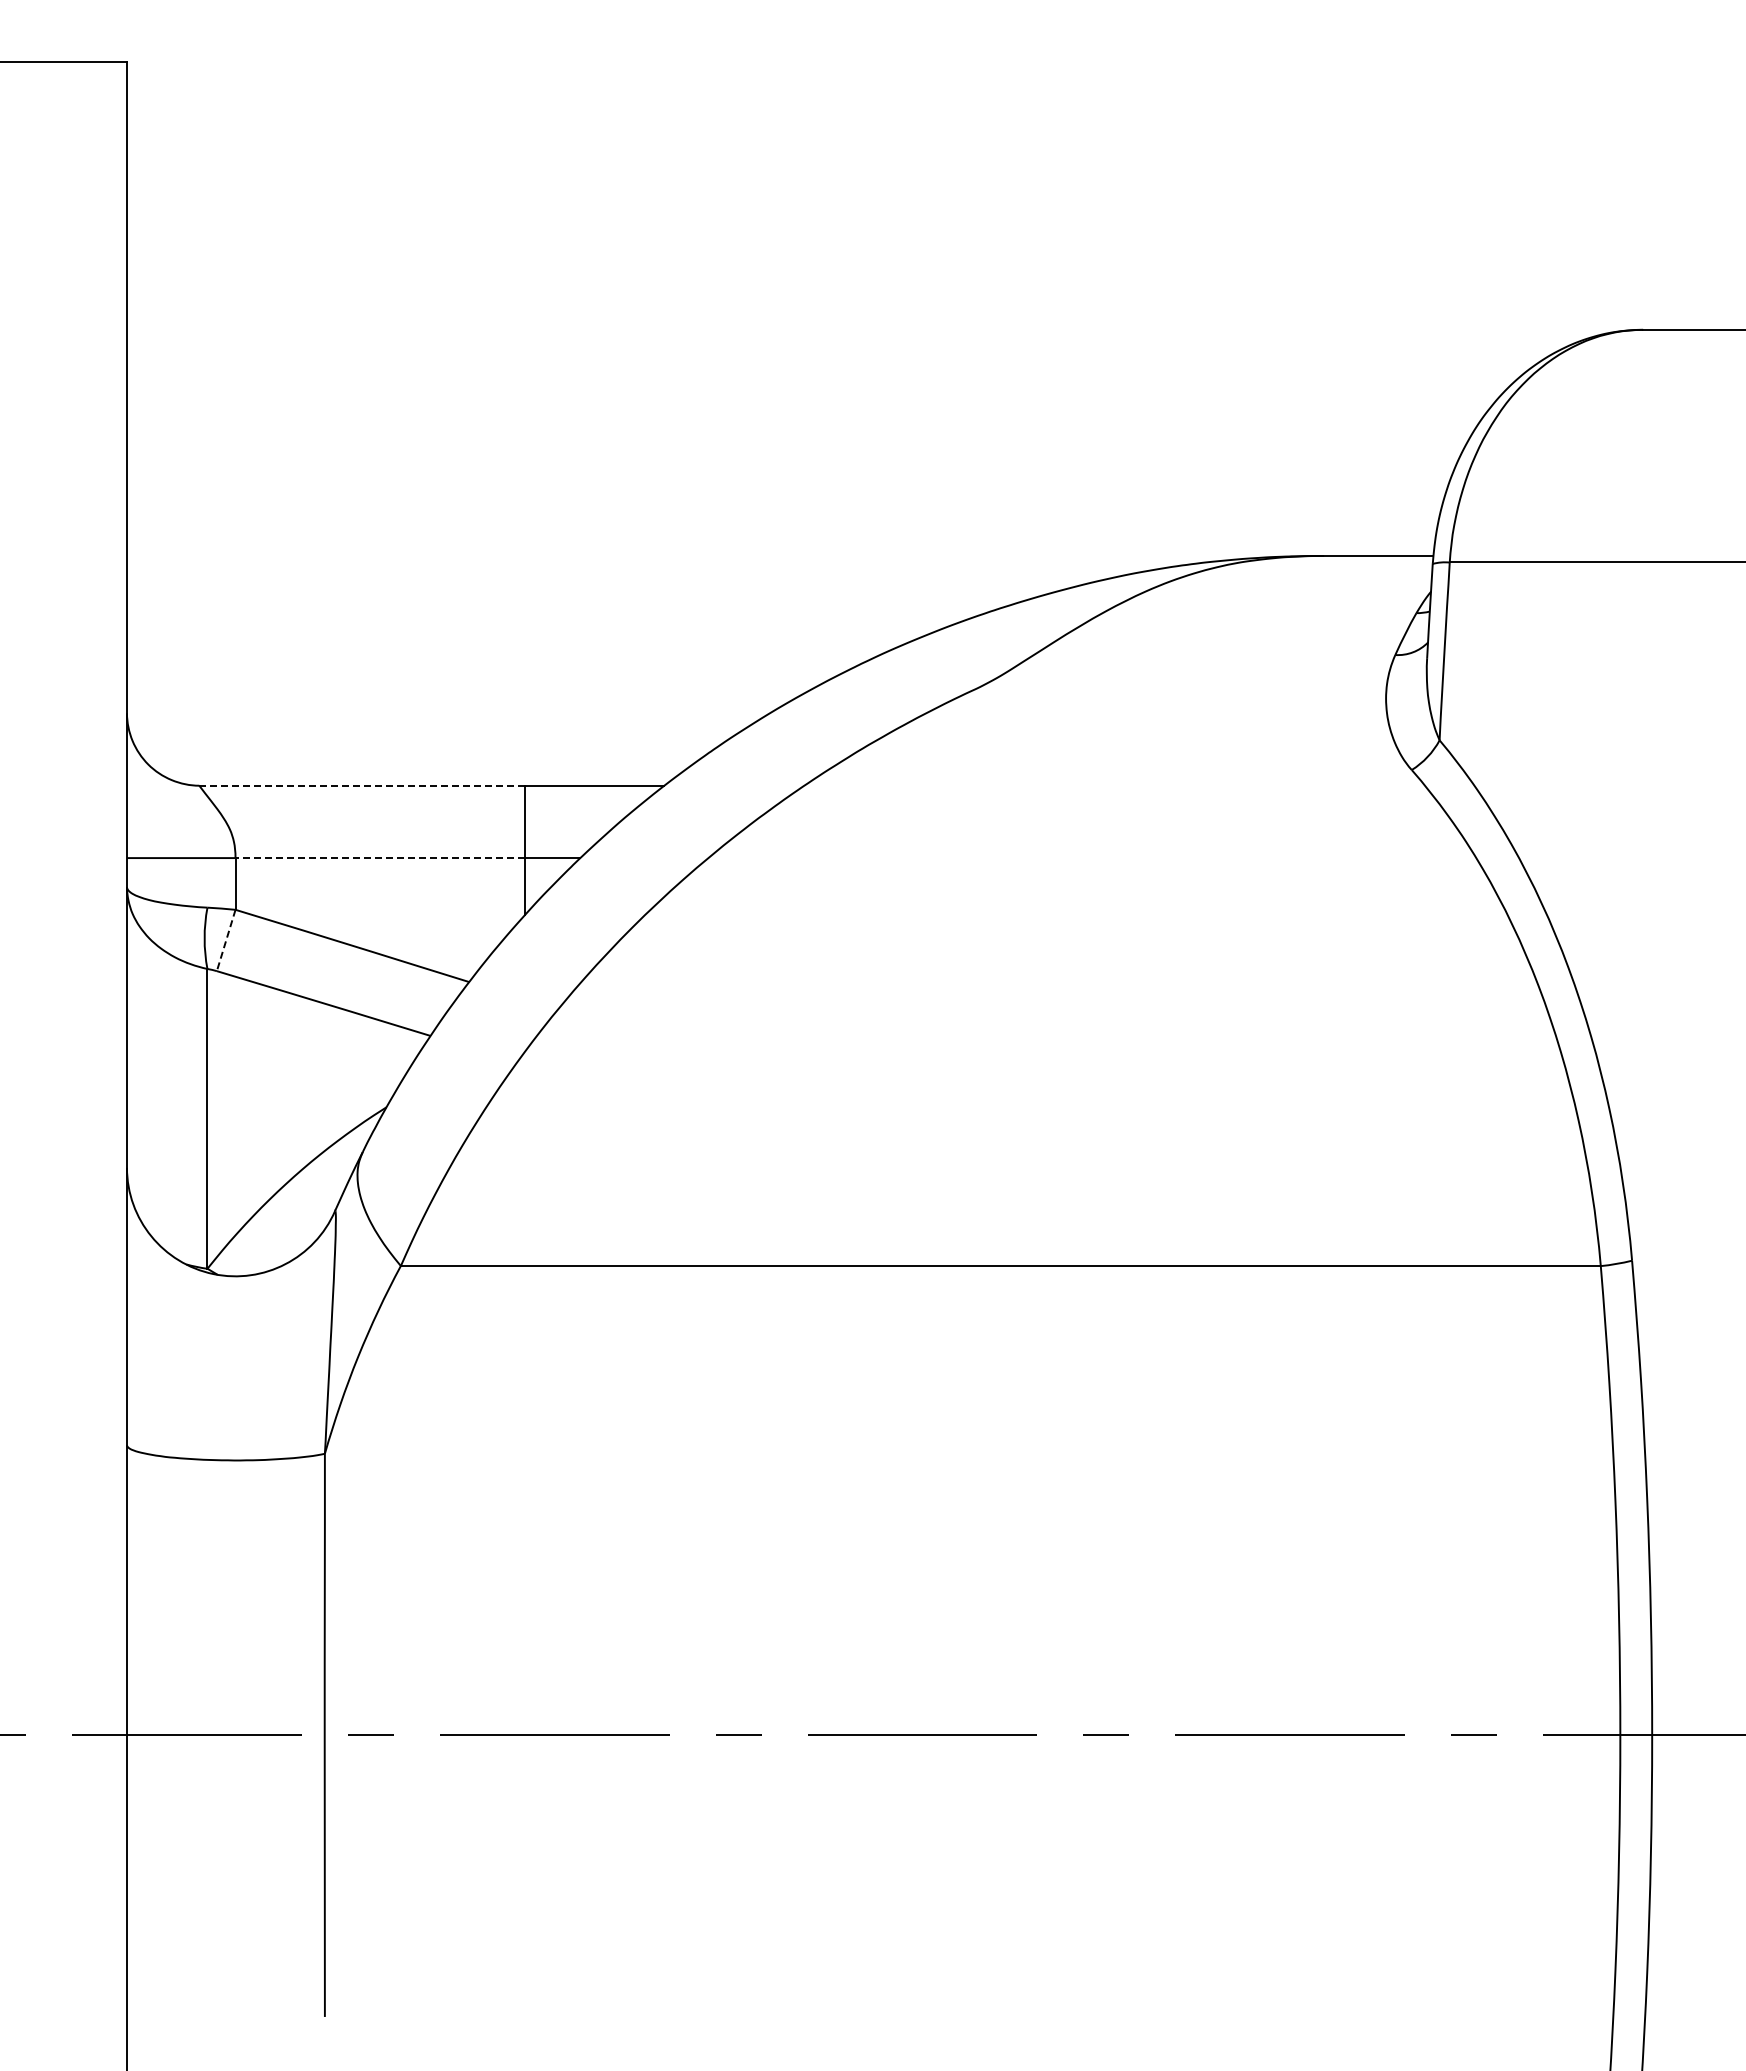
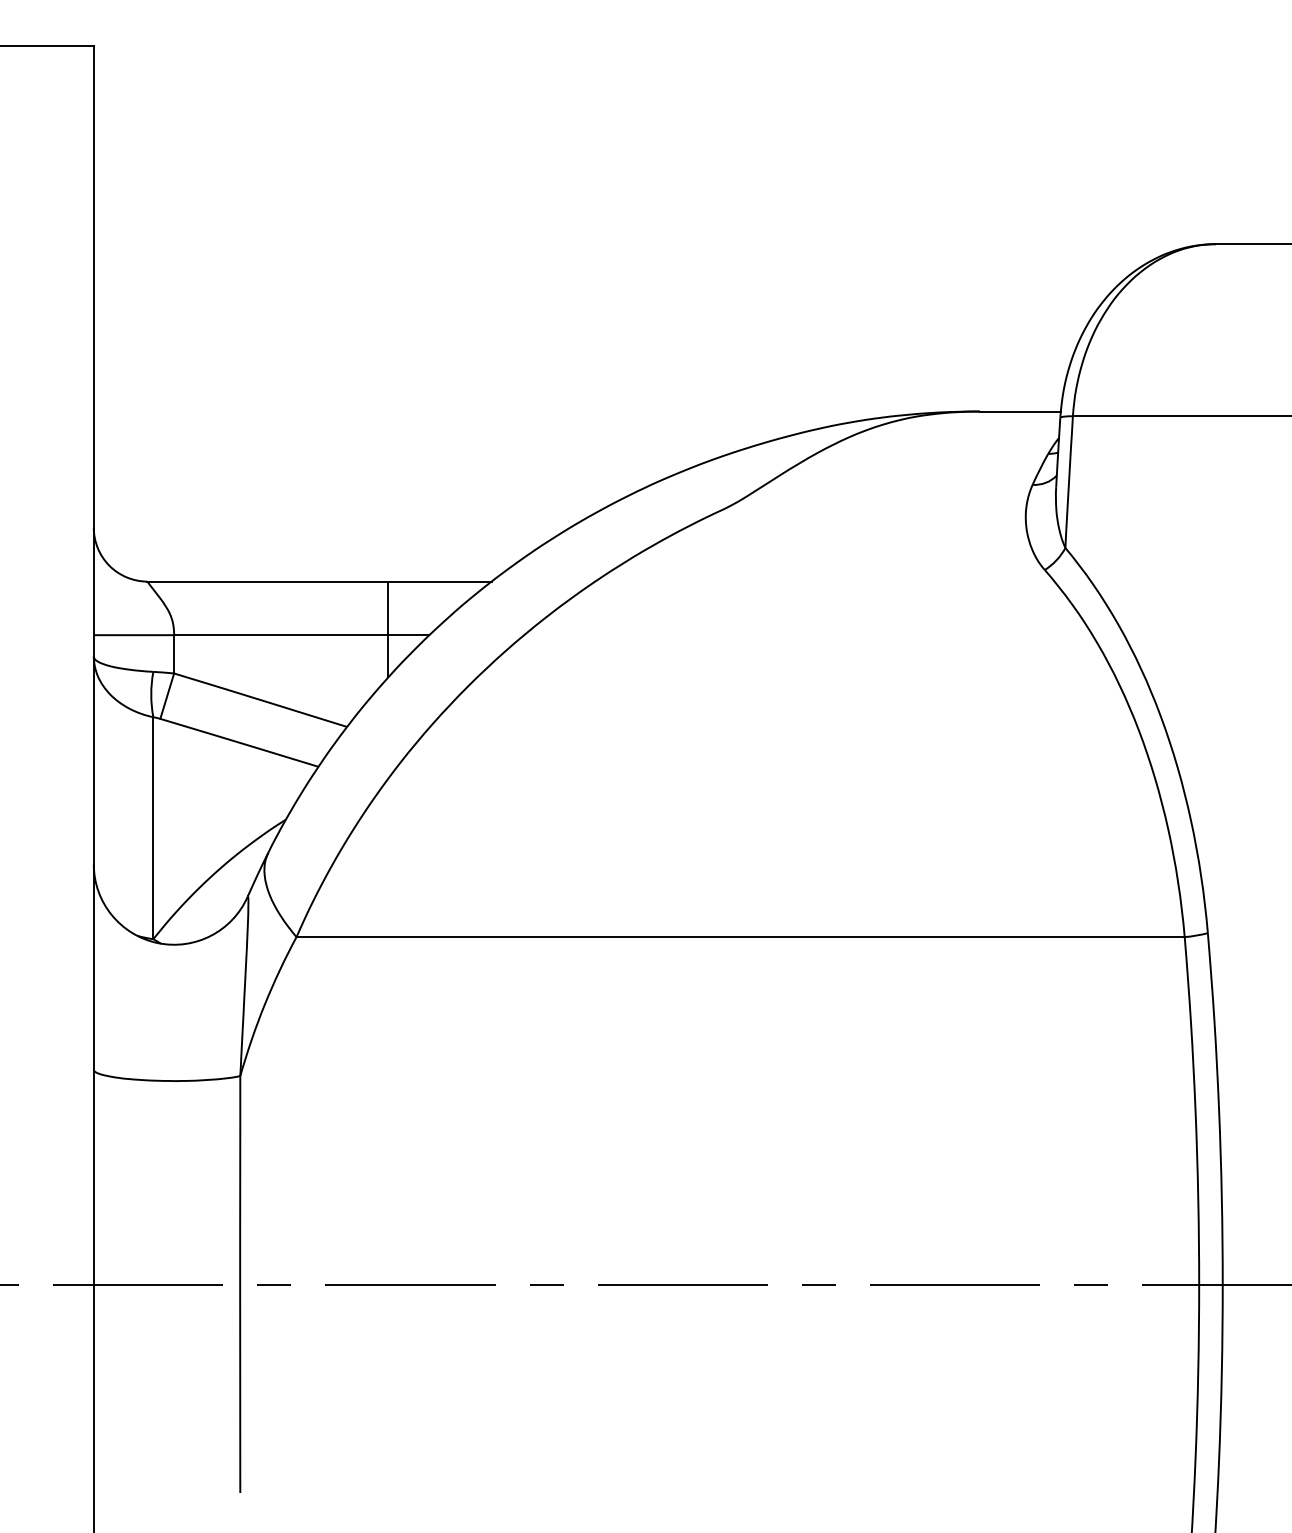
line: (362, 785) -> (268, 581), dashed -> solid
line: (380, 858) -> (281, 635), dashed -> solid
line: (226, 940) -> (167, 696), dashed -> solid

